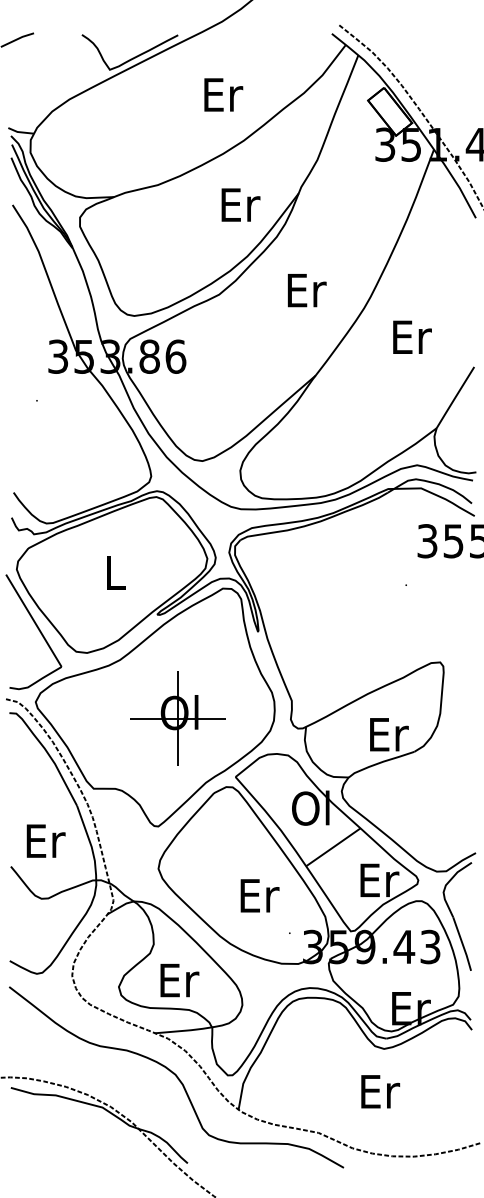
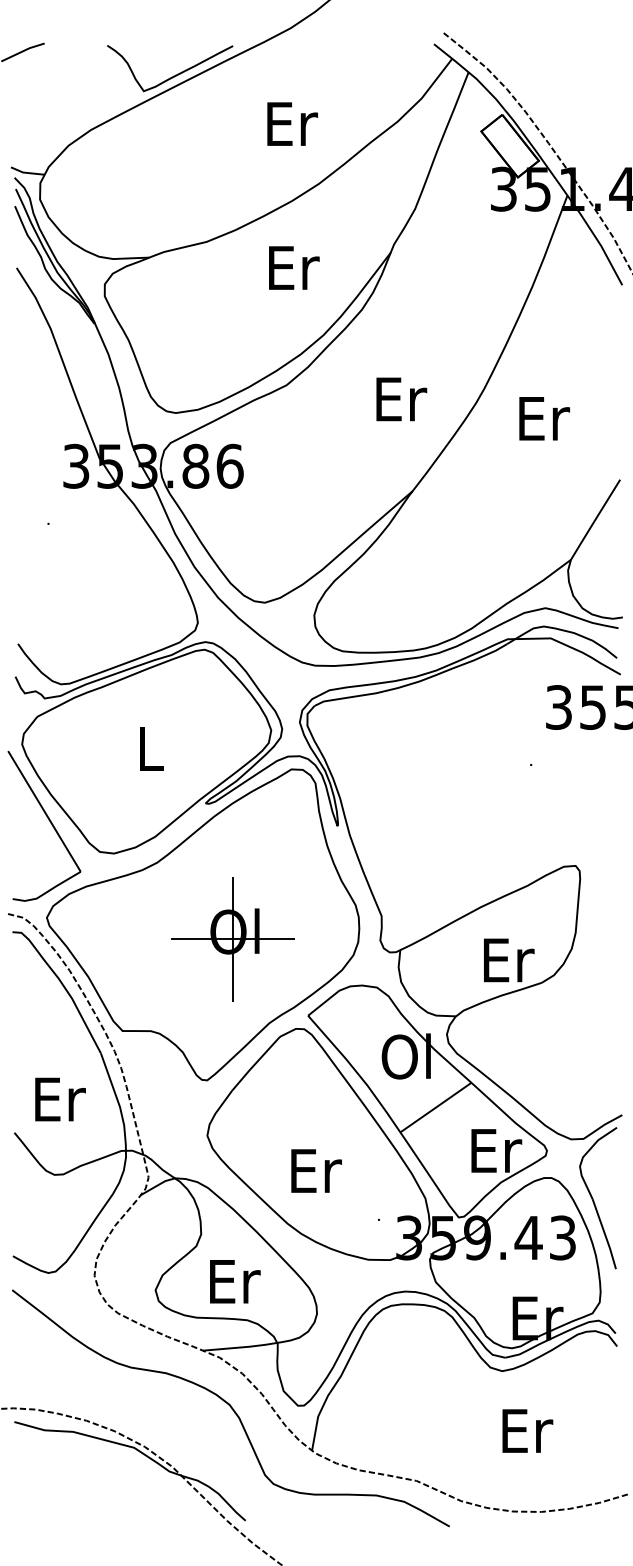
text: (240, 204) -> (293, 267), moved
text: (307, 290) -> (402, 399), moved
text: (412, 336) -> (544, 417), moved
text: (259, 895) -> (315, 1170), moved
text: (380, 1091) -> (527, 1430), moved

